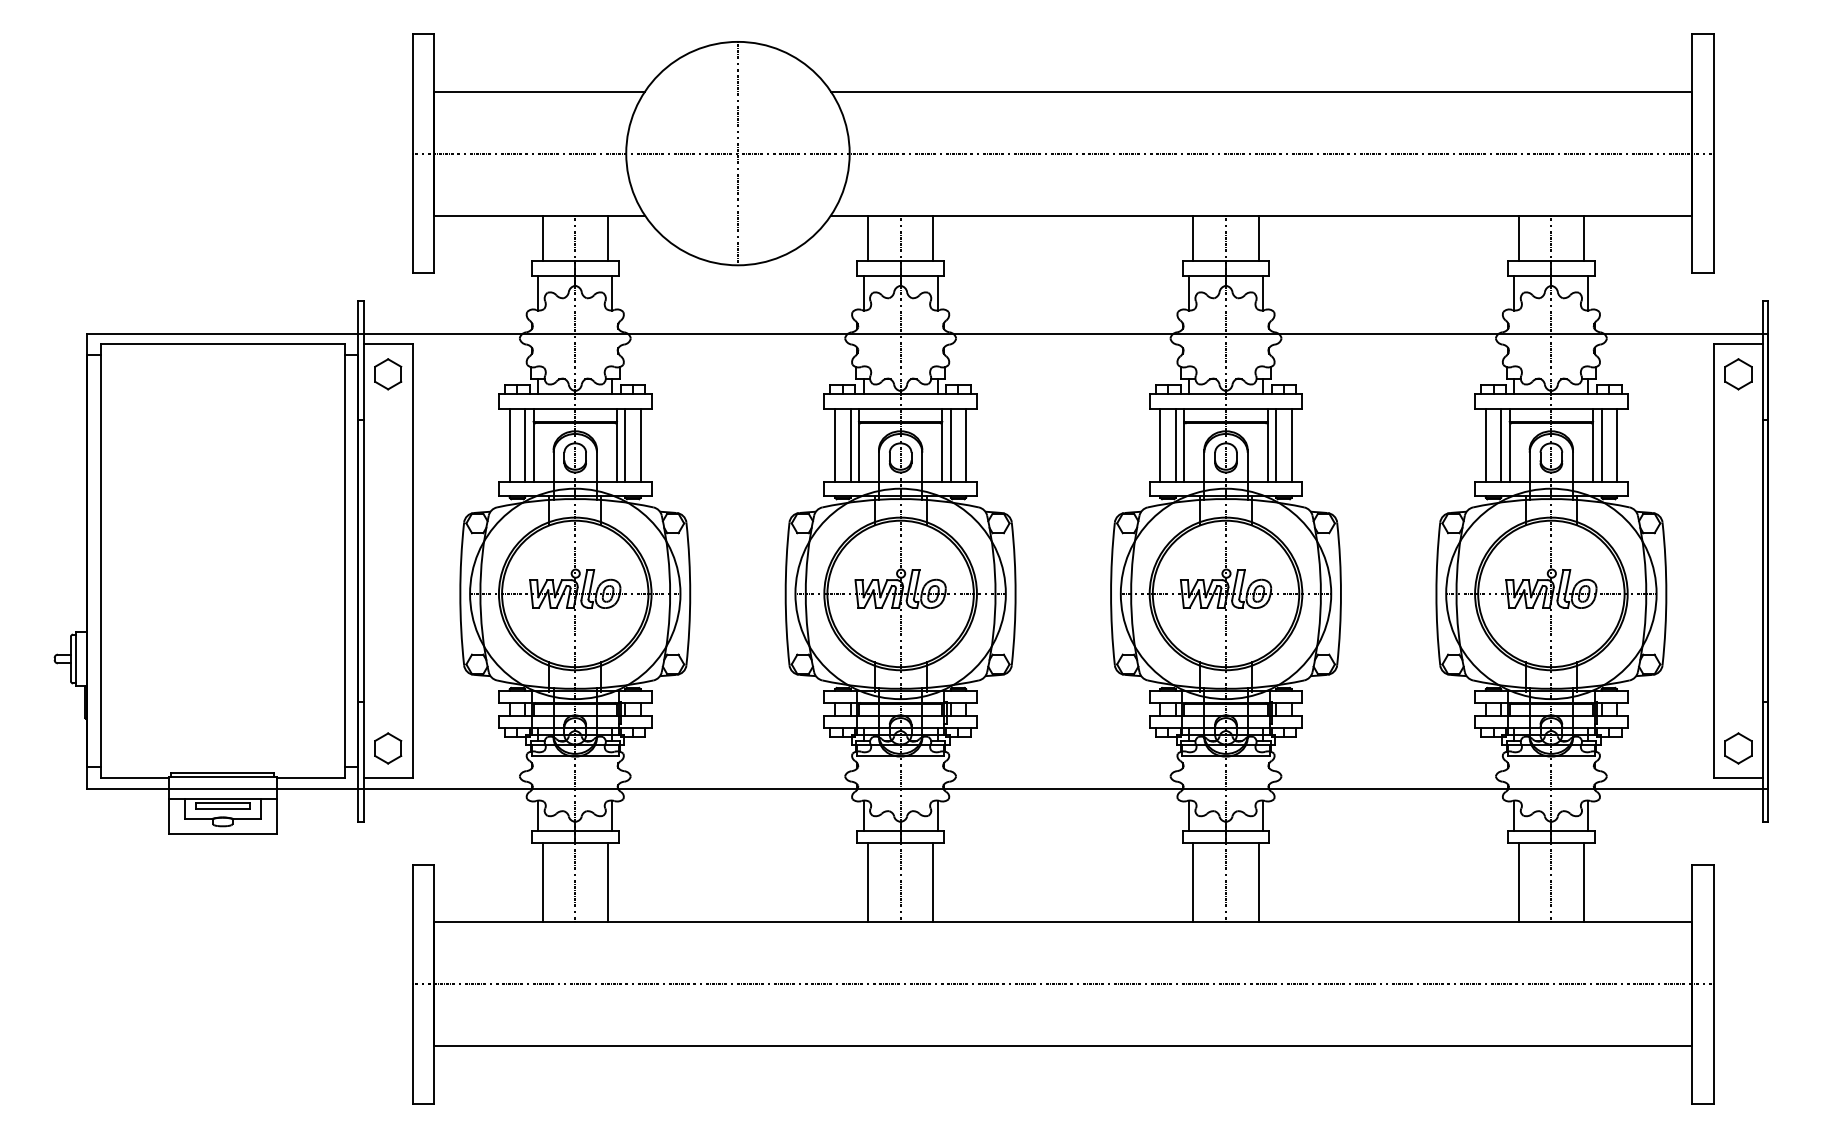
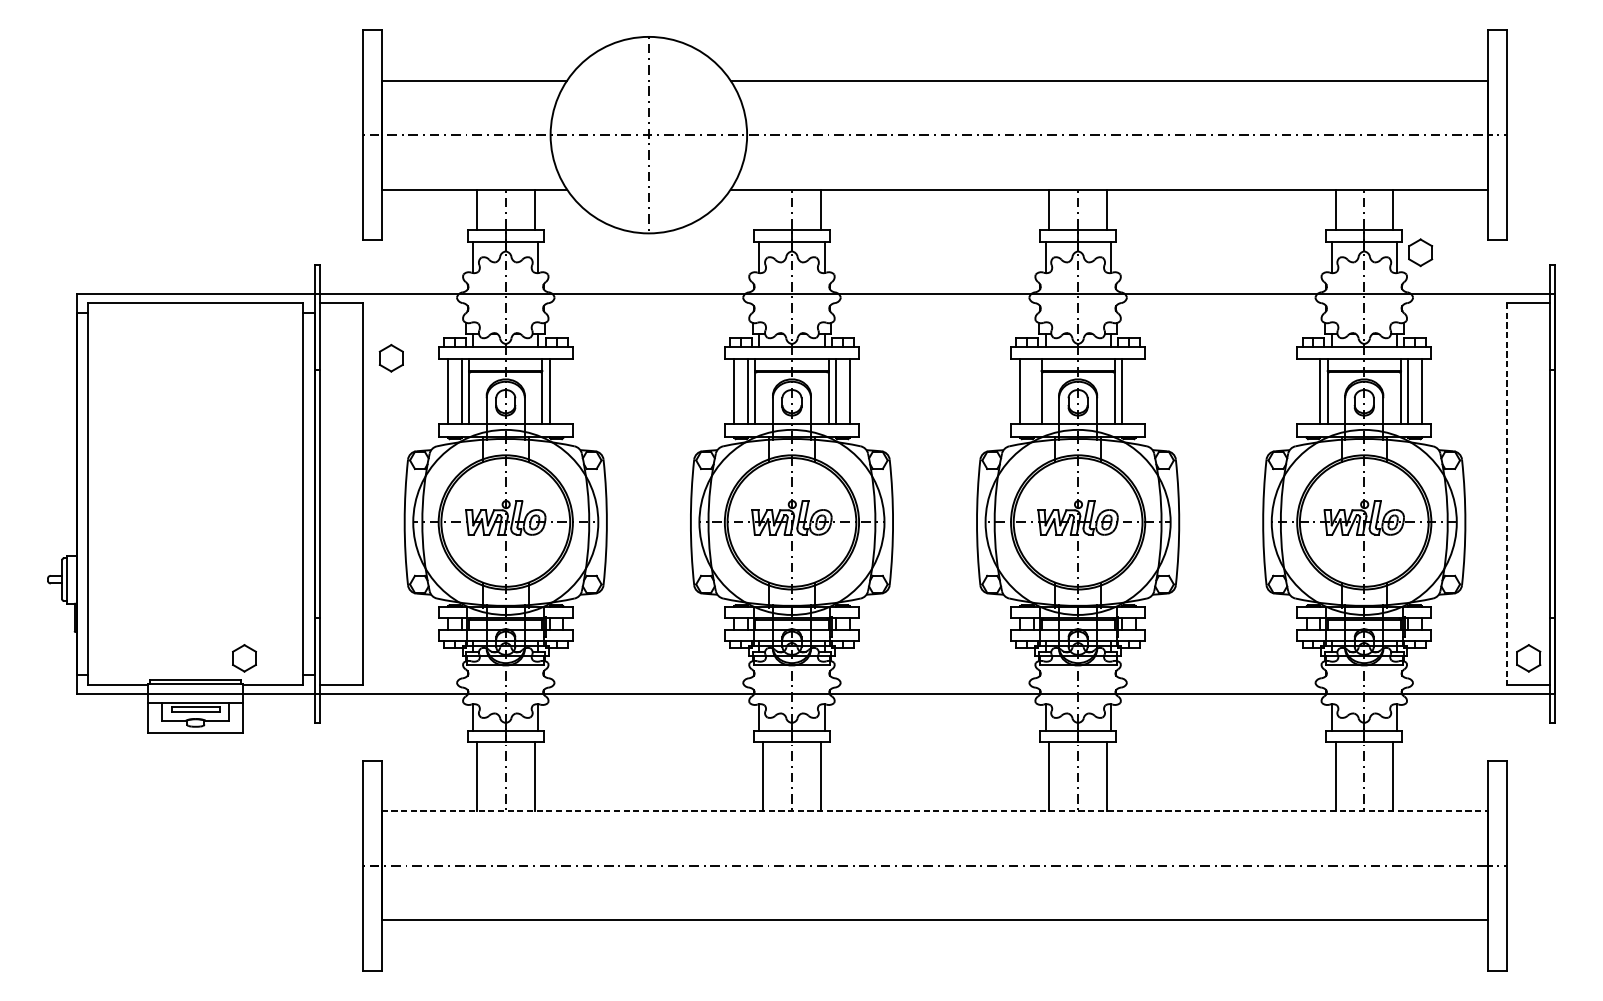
line: (867, 237) -> (762, 208), removed
part: (388, 374) -> (391, 358), moved
part: (1738, 374) -> (1420, 252), moved
line: (640, 444) -> (563, 391), removed
line: (1175, 444) -> (1033, 391), removed
line: (1291, 444) -> (1135, 391), removed
line: (1485, 444) -> (1306, 391), removed
line: (1714, 561) -> (1507, 493), solid -> dashed
part: (388, 748) -> (244, 658), moved
line: (1063, 922) -> (935, 811), solid -> dashed

